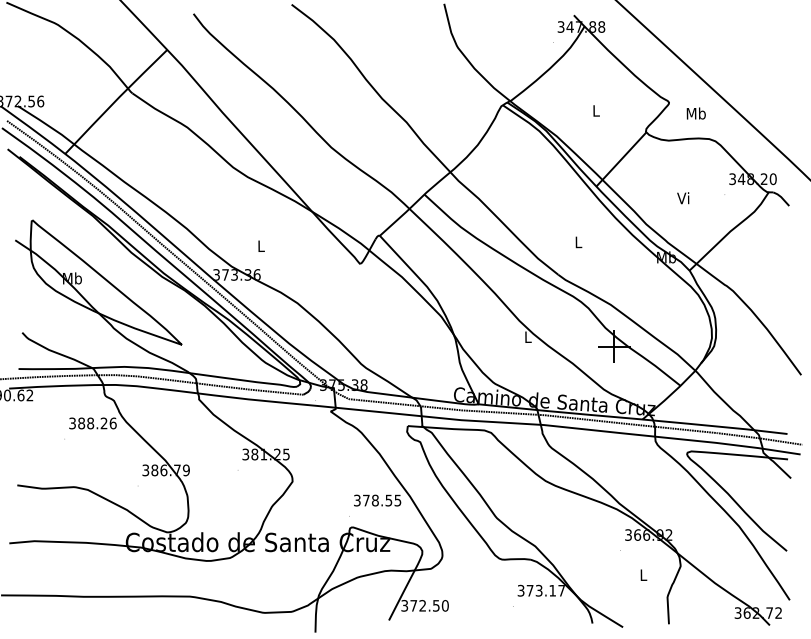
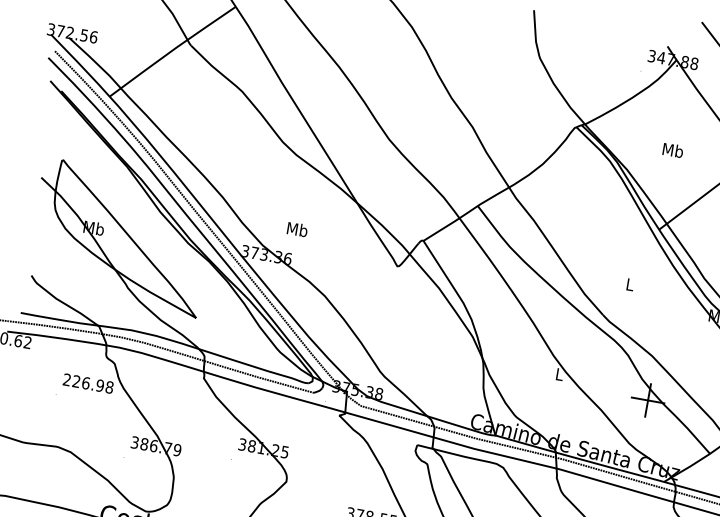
text: (595, 110) -> (672, 149), L -> Mb
text: (260, 246) -> (296, 229), L -> Mb
text: (92, 423) -> (87, 383), 388.26 -> 226.98

